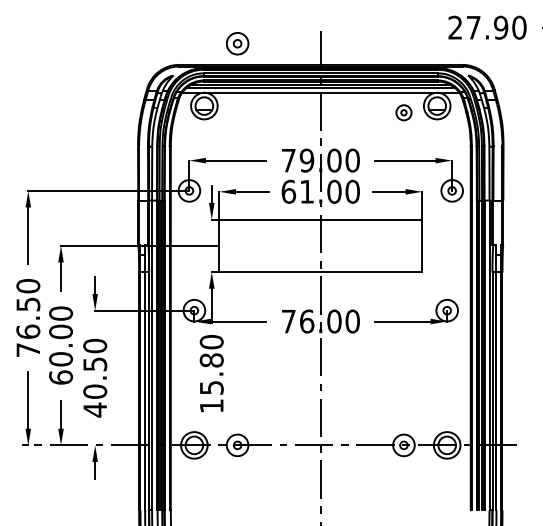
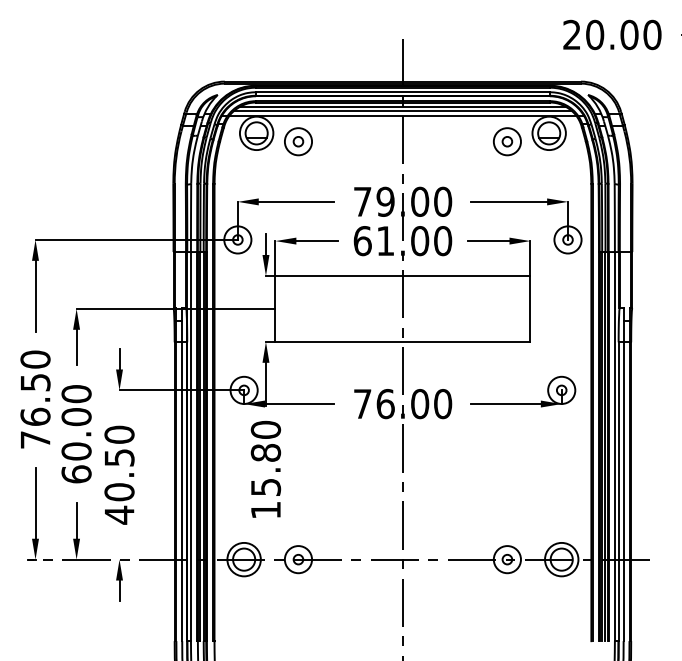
text: (487, 27) -> (612, 34), 27.90 -> 20.00
part: (237, 43) -> (298, 141), moved
part: (403, 112) -> (506, 141), size x1.43

